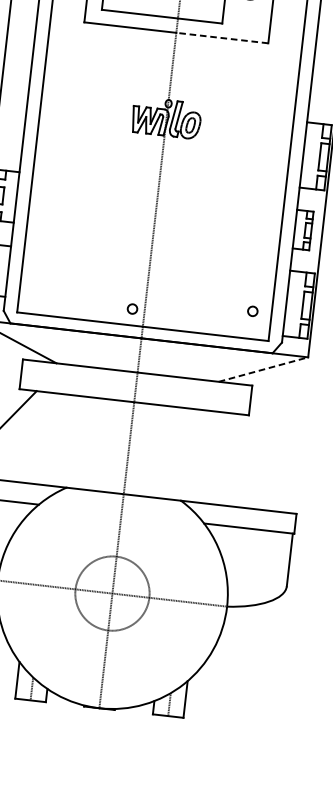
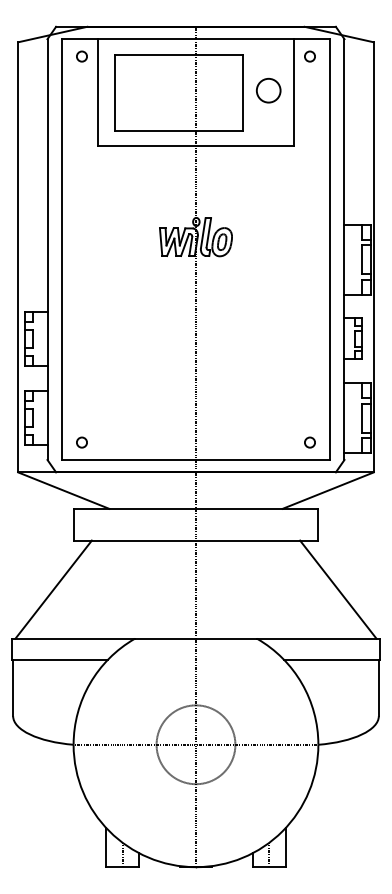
line: (221, 38) -> (244, 146), dashed -> solid
circle: (132, 308) -> (81, 442), moved
circle: (252, 311) -> (309, 442), moved
line: (263, 369) -> (328, 490), dashed -> solid
line: (262, 463) -> (338, 589), added

